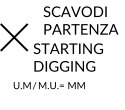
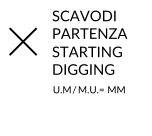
text: (67, 57) -> (86, 60), moved
text: (48, 85) -> (88, 89), moved

